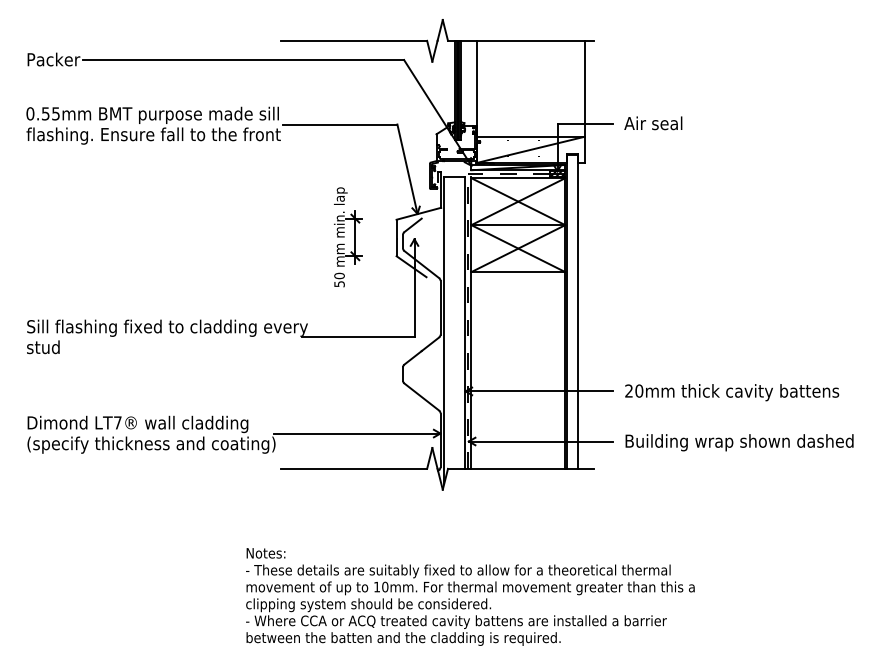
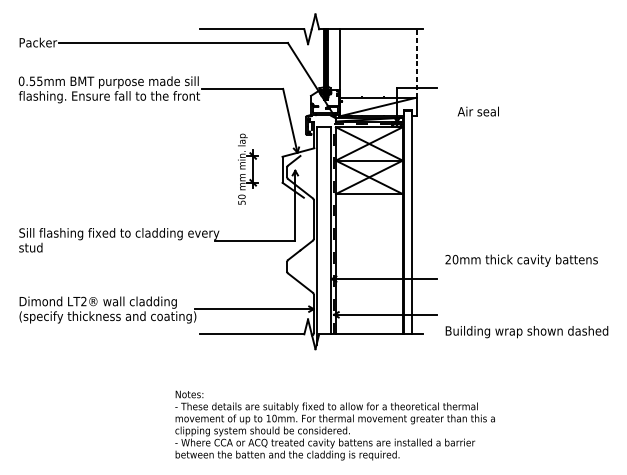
line: (584, 88) -> (416, 63), solid -> dashed
text: (653, 123) -> (478, 111), moved
text: (732, 392) -> (521, 260), moved
text: (117, 422) -> (83, 301), LT7® -> LT2®
text: (739, 442) -> (526, 331), moved

